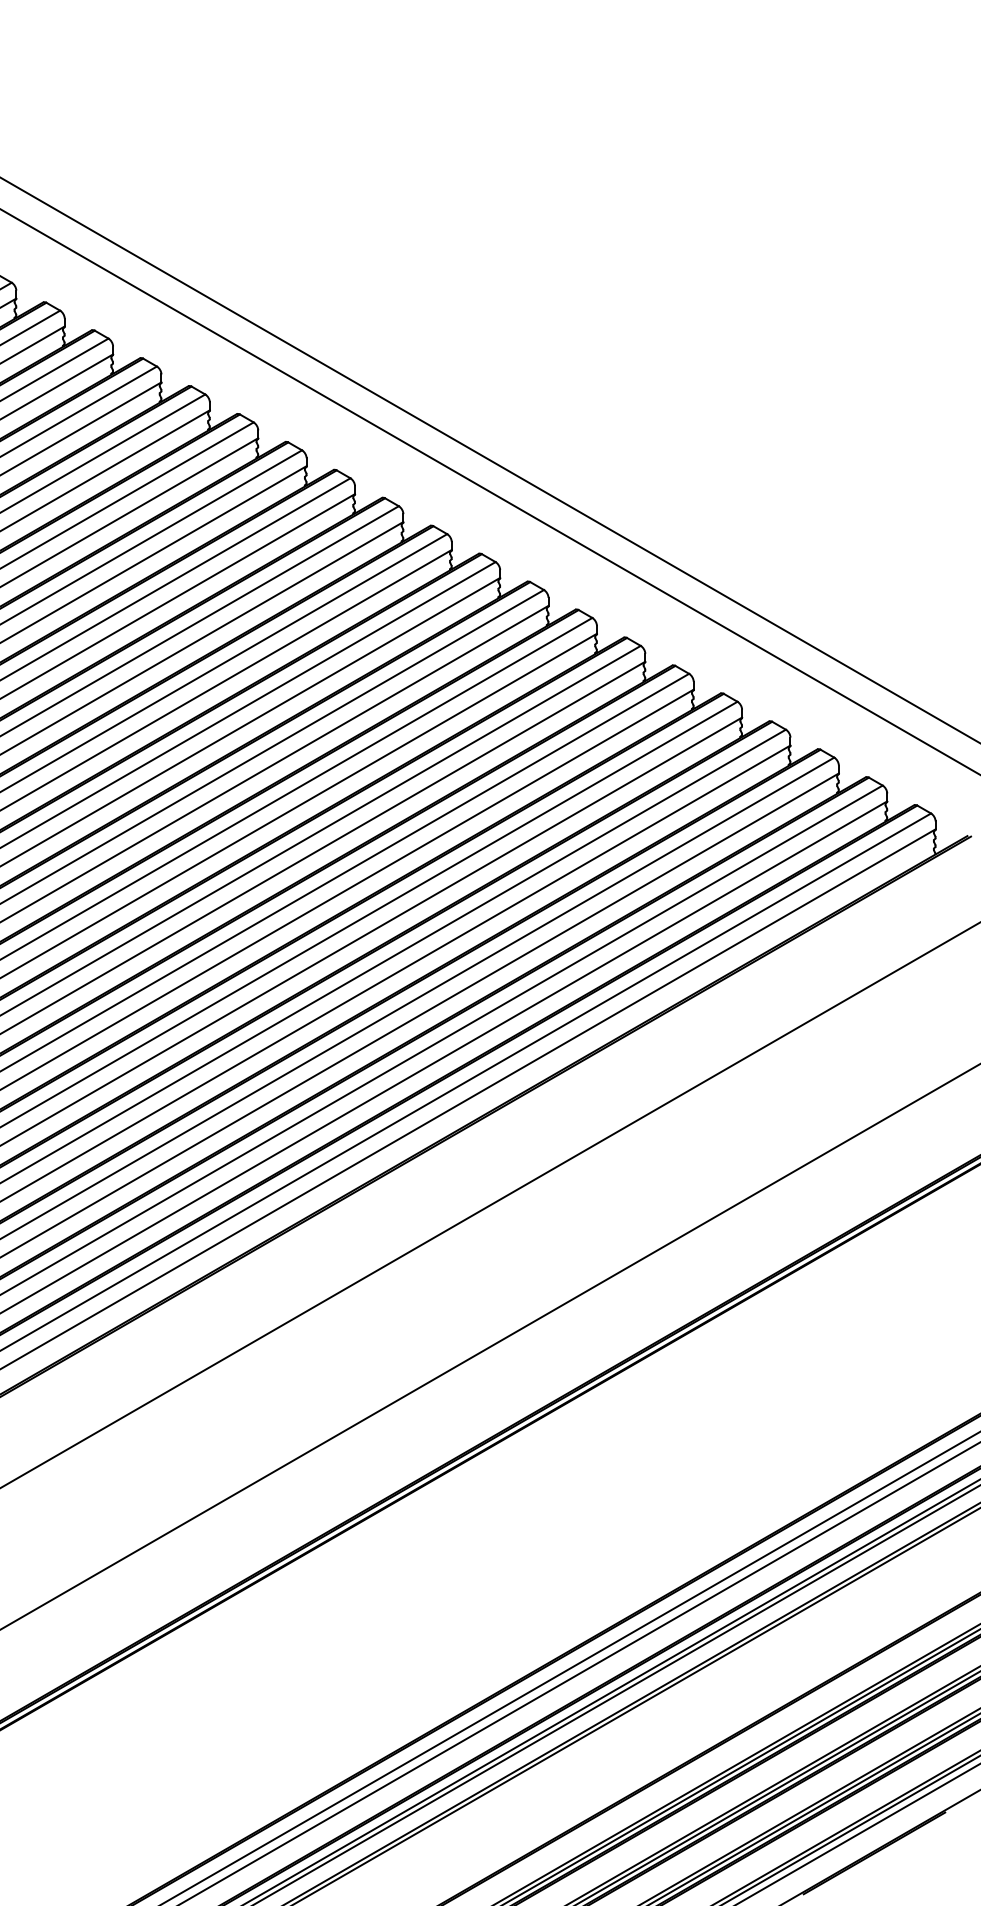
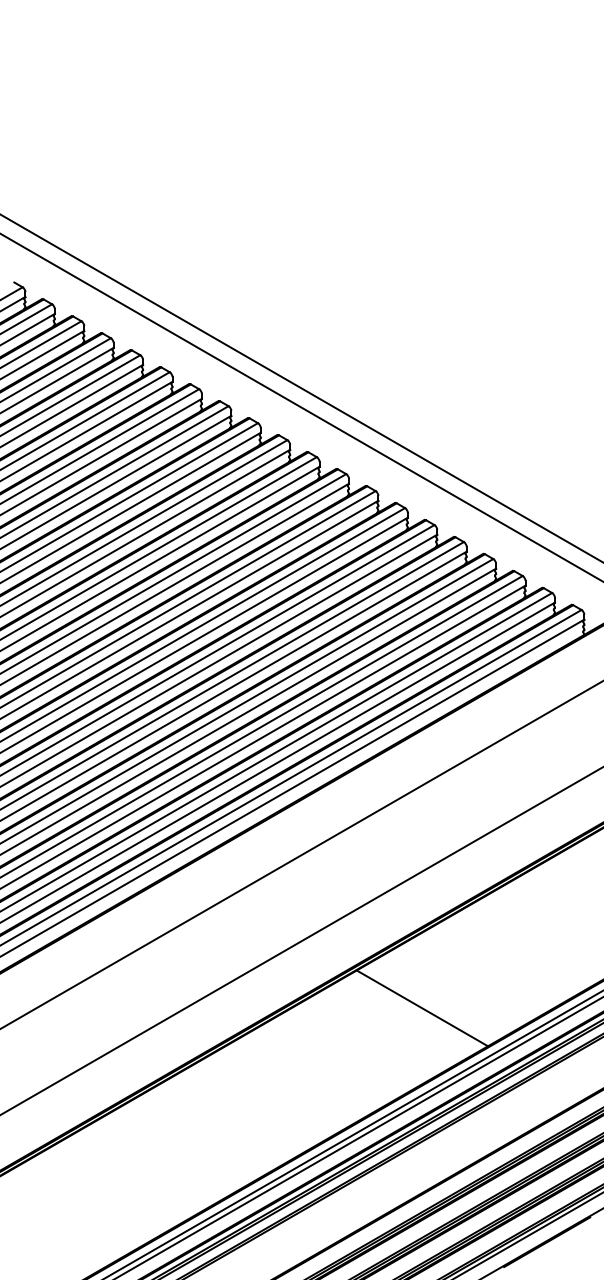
line: (669, 1468) -> (422, 1008), added

